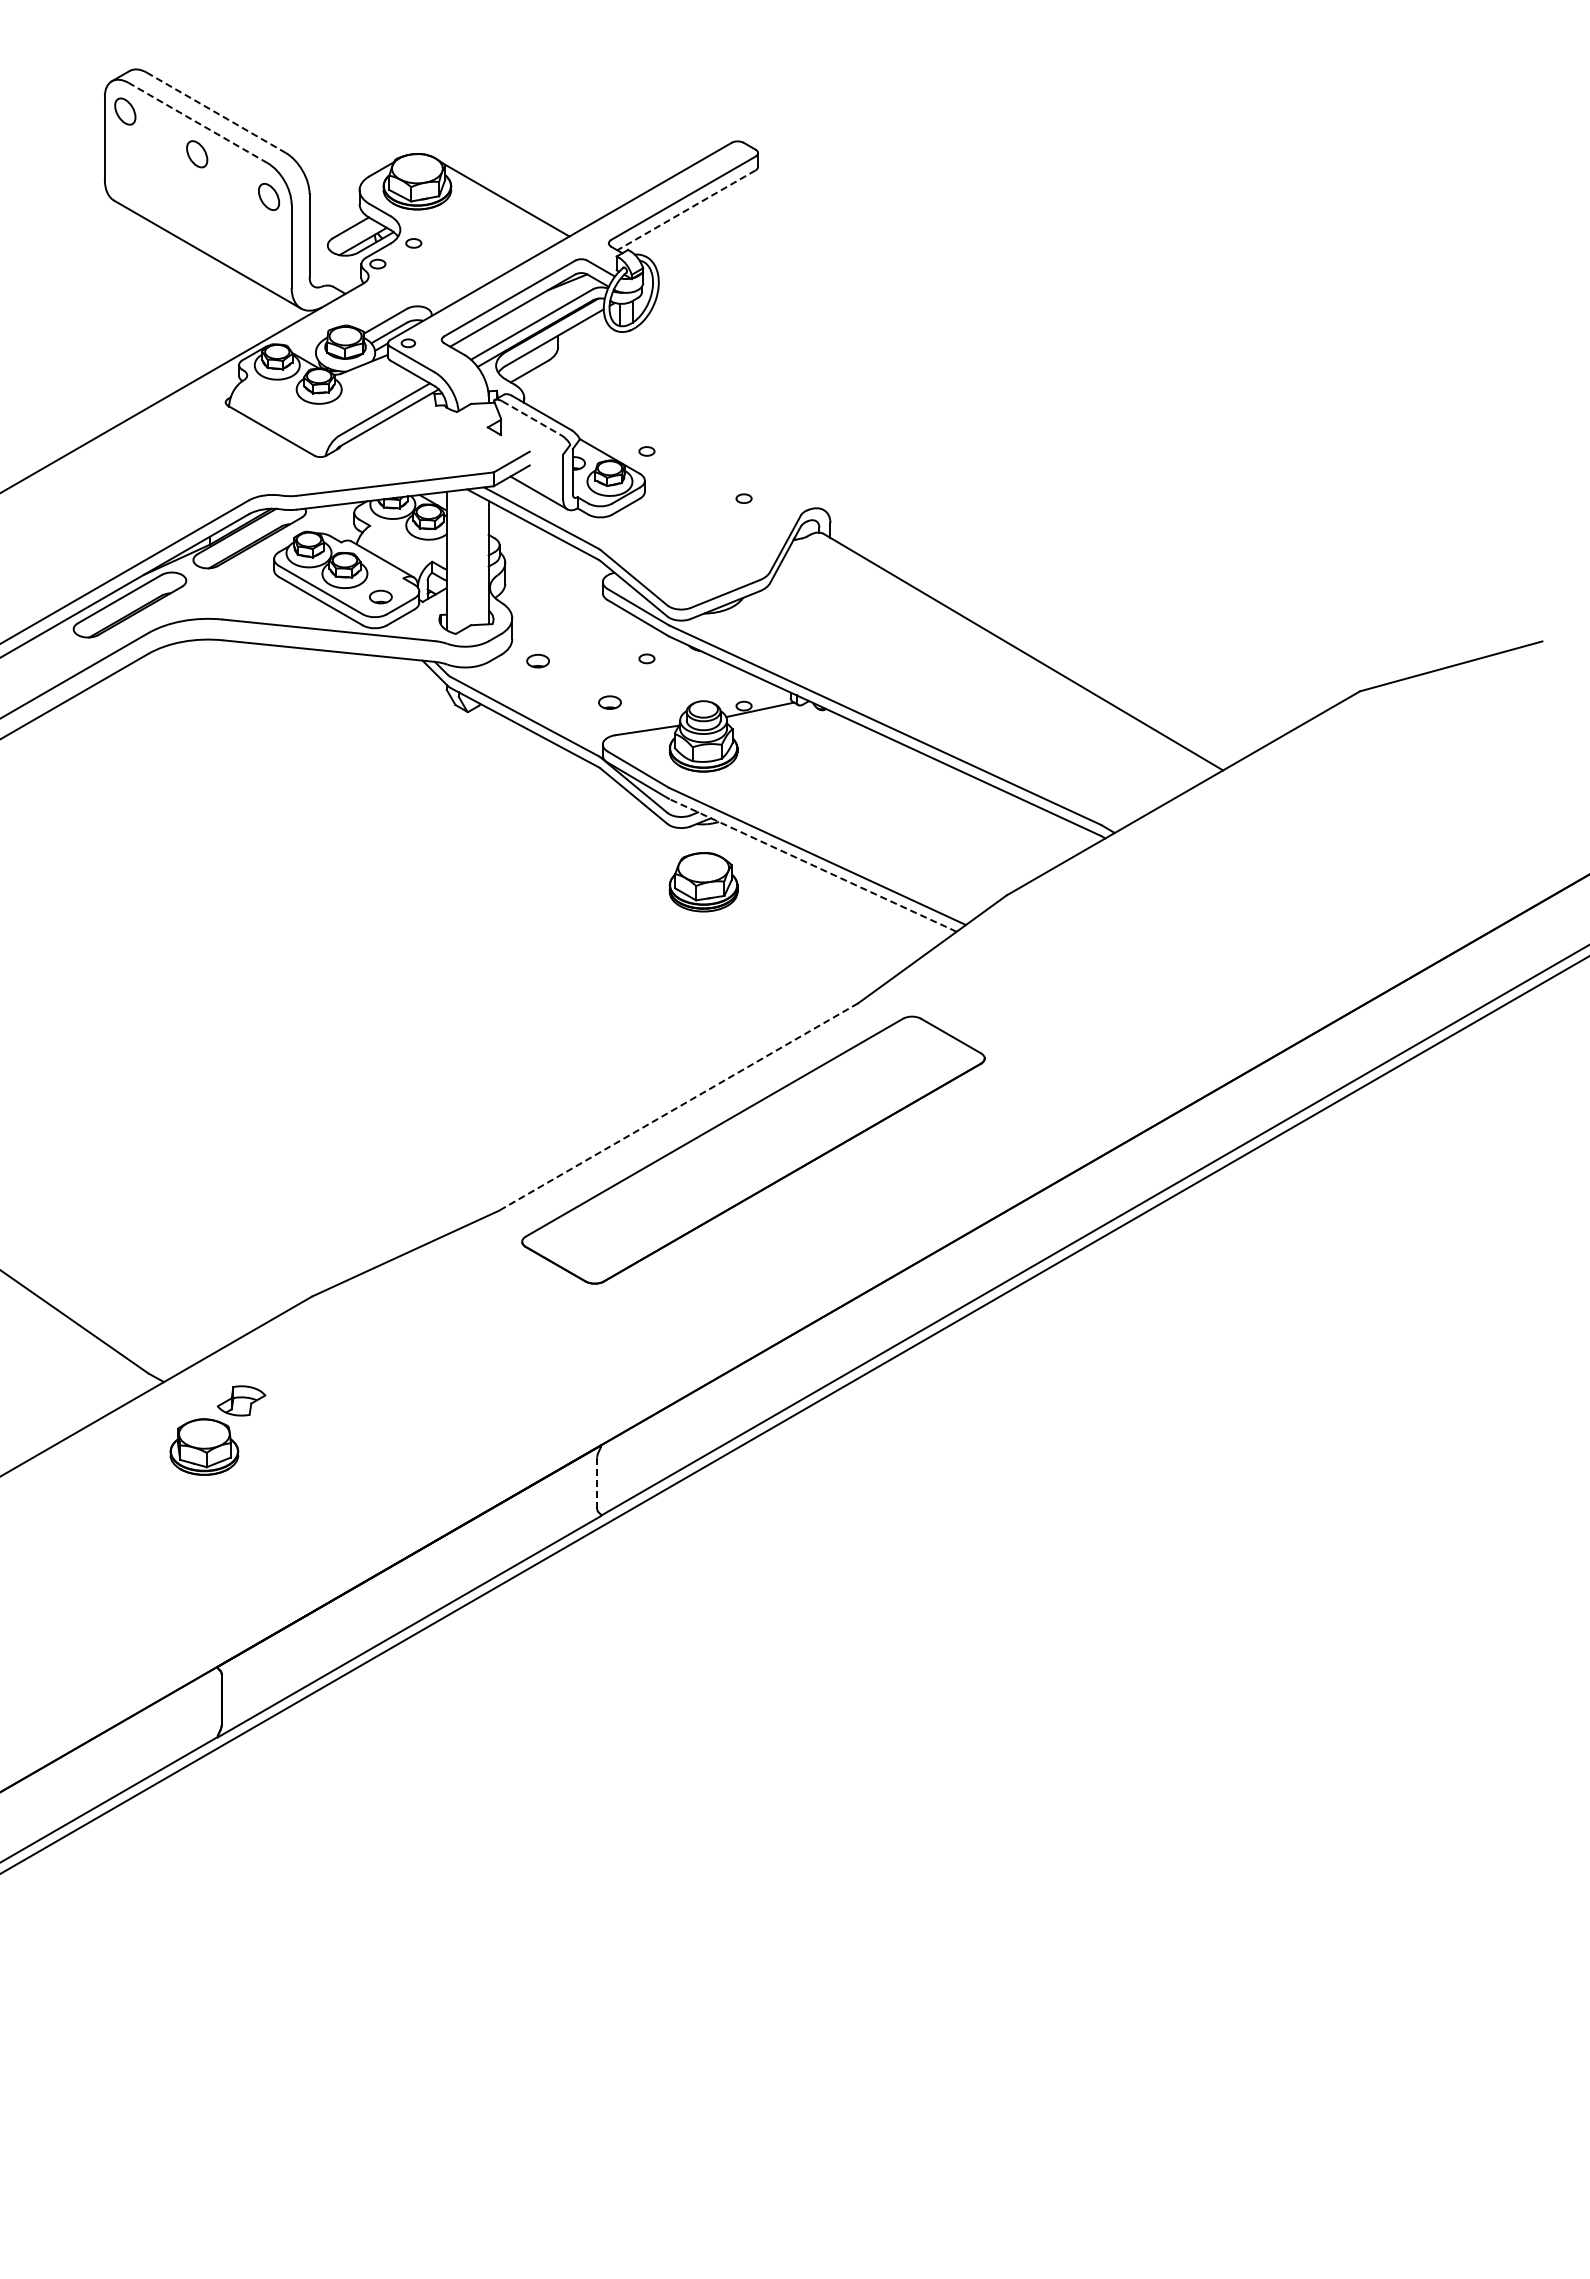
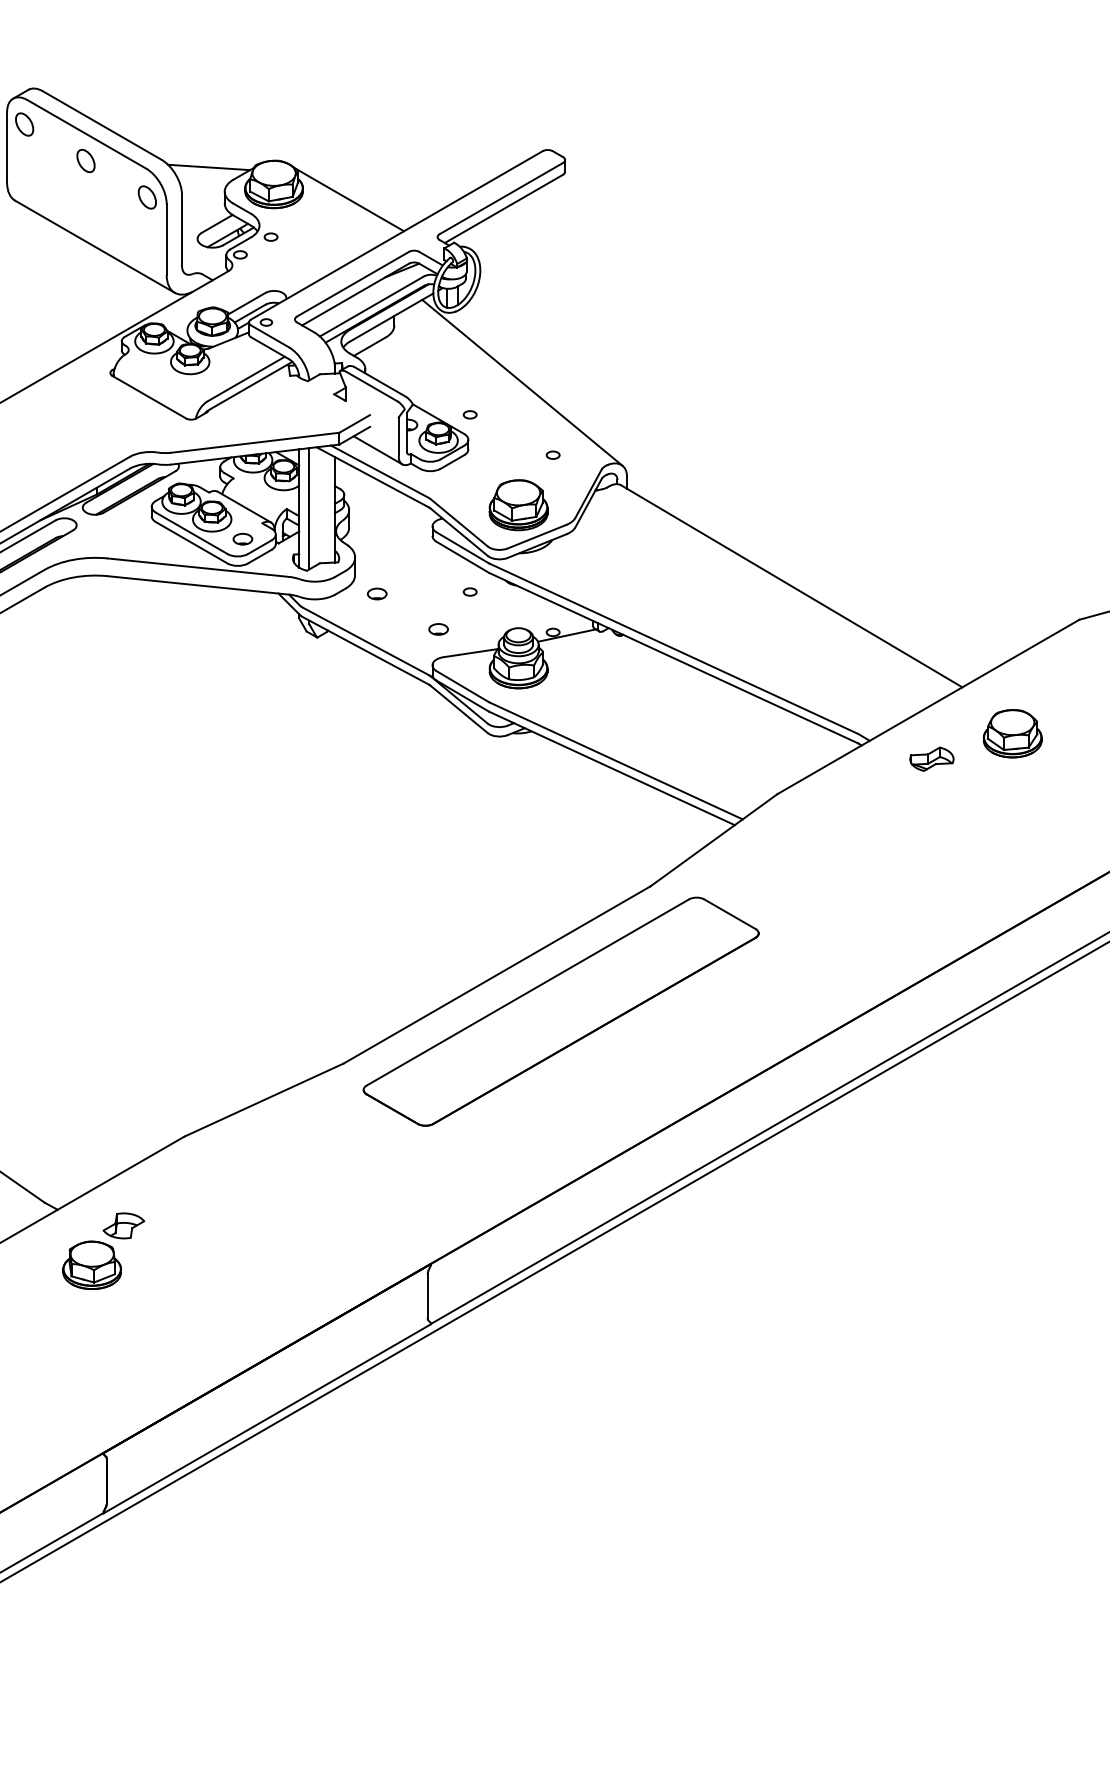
line: (216, 112) -> (102, 125), dashed -> solid
line: (197, 122) -> (86, 133), dashed -> solid
line: (341, 161) -> (209, 167), added
line: (686, 210) -> (503, 209), dashed -> solid
line: (707, 413) -> (521, 382), added
line: (532, 418) -> (372, 386), dashed -> solid
line: (458, 561) -> (309, 508), added
part: (1281, 824) -> (1012, 733), added
part: (1187, 854) -> (931, 759), added
line: (812, 865) -> (611, 768), dashed -> solid
part: (703, 882) -> (518, 505), moved
line: (678, 1107) -> (497, 975), dashed -> solid
line: (597, 1482) -> (427, 1295), dashed -> solid

